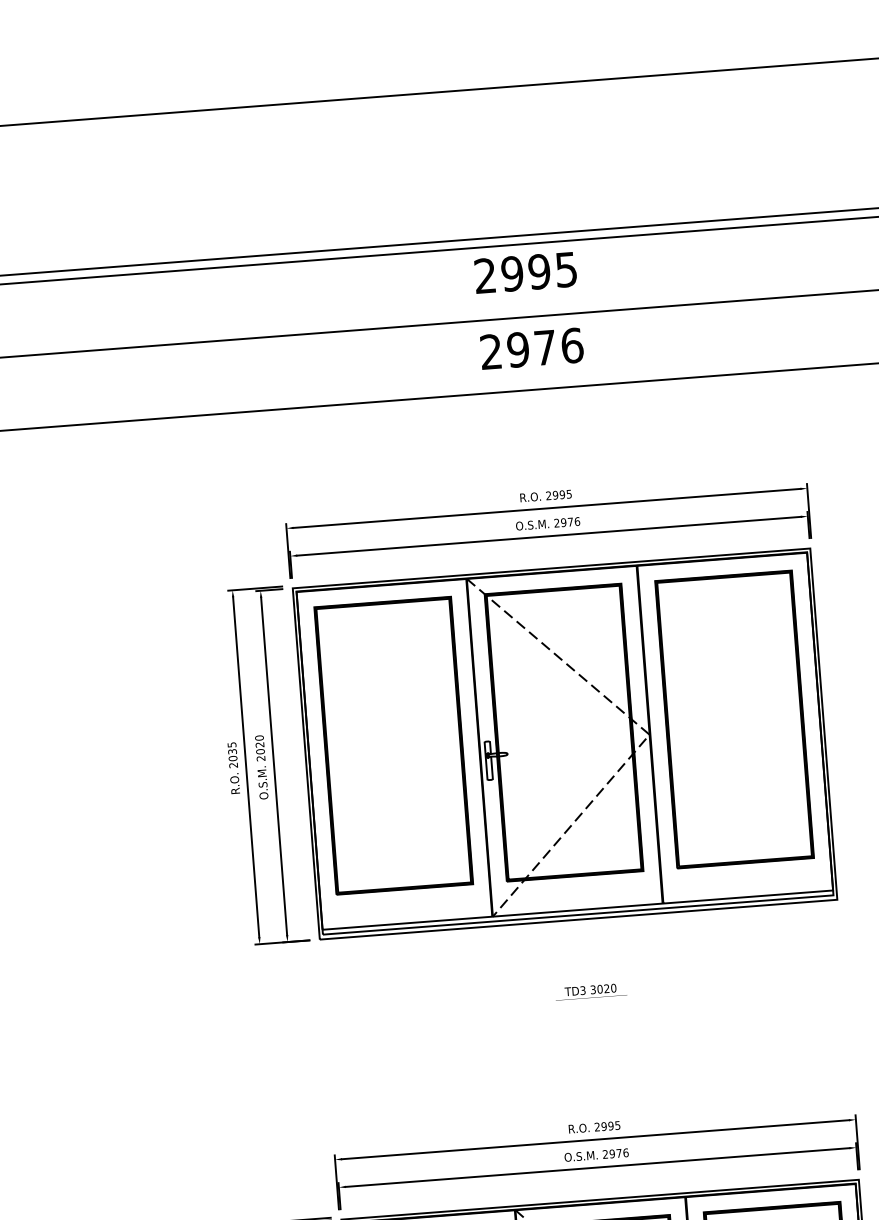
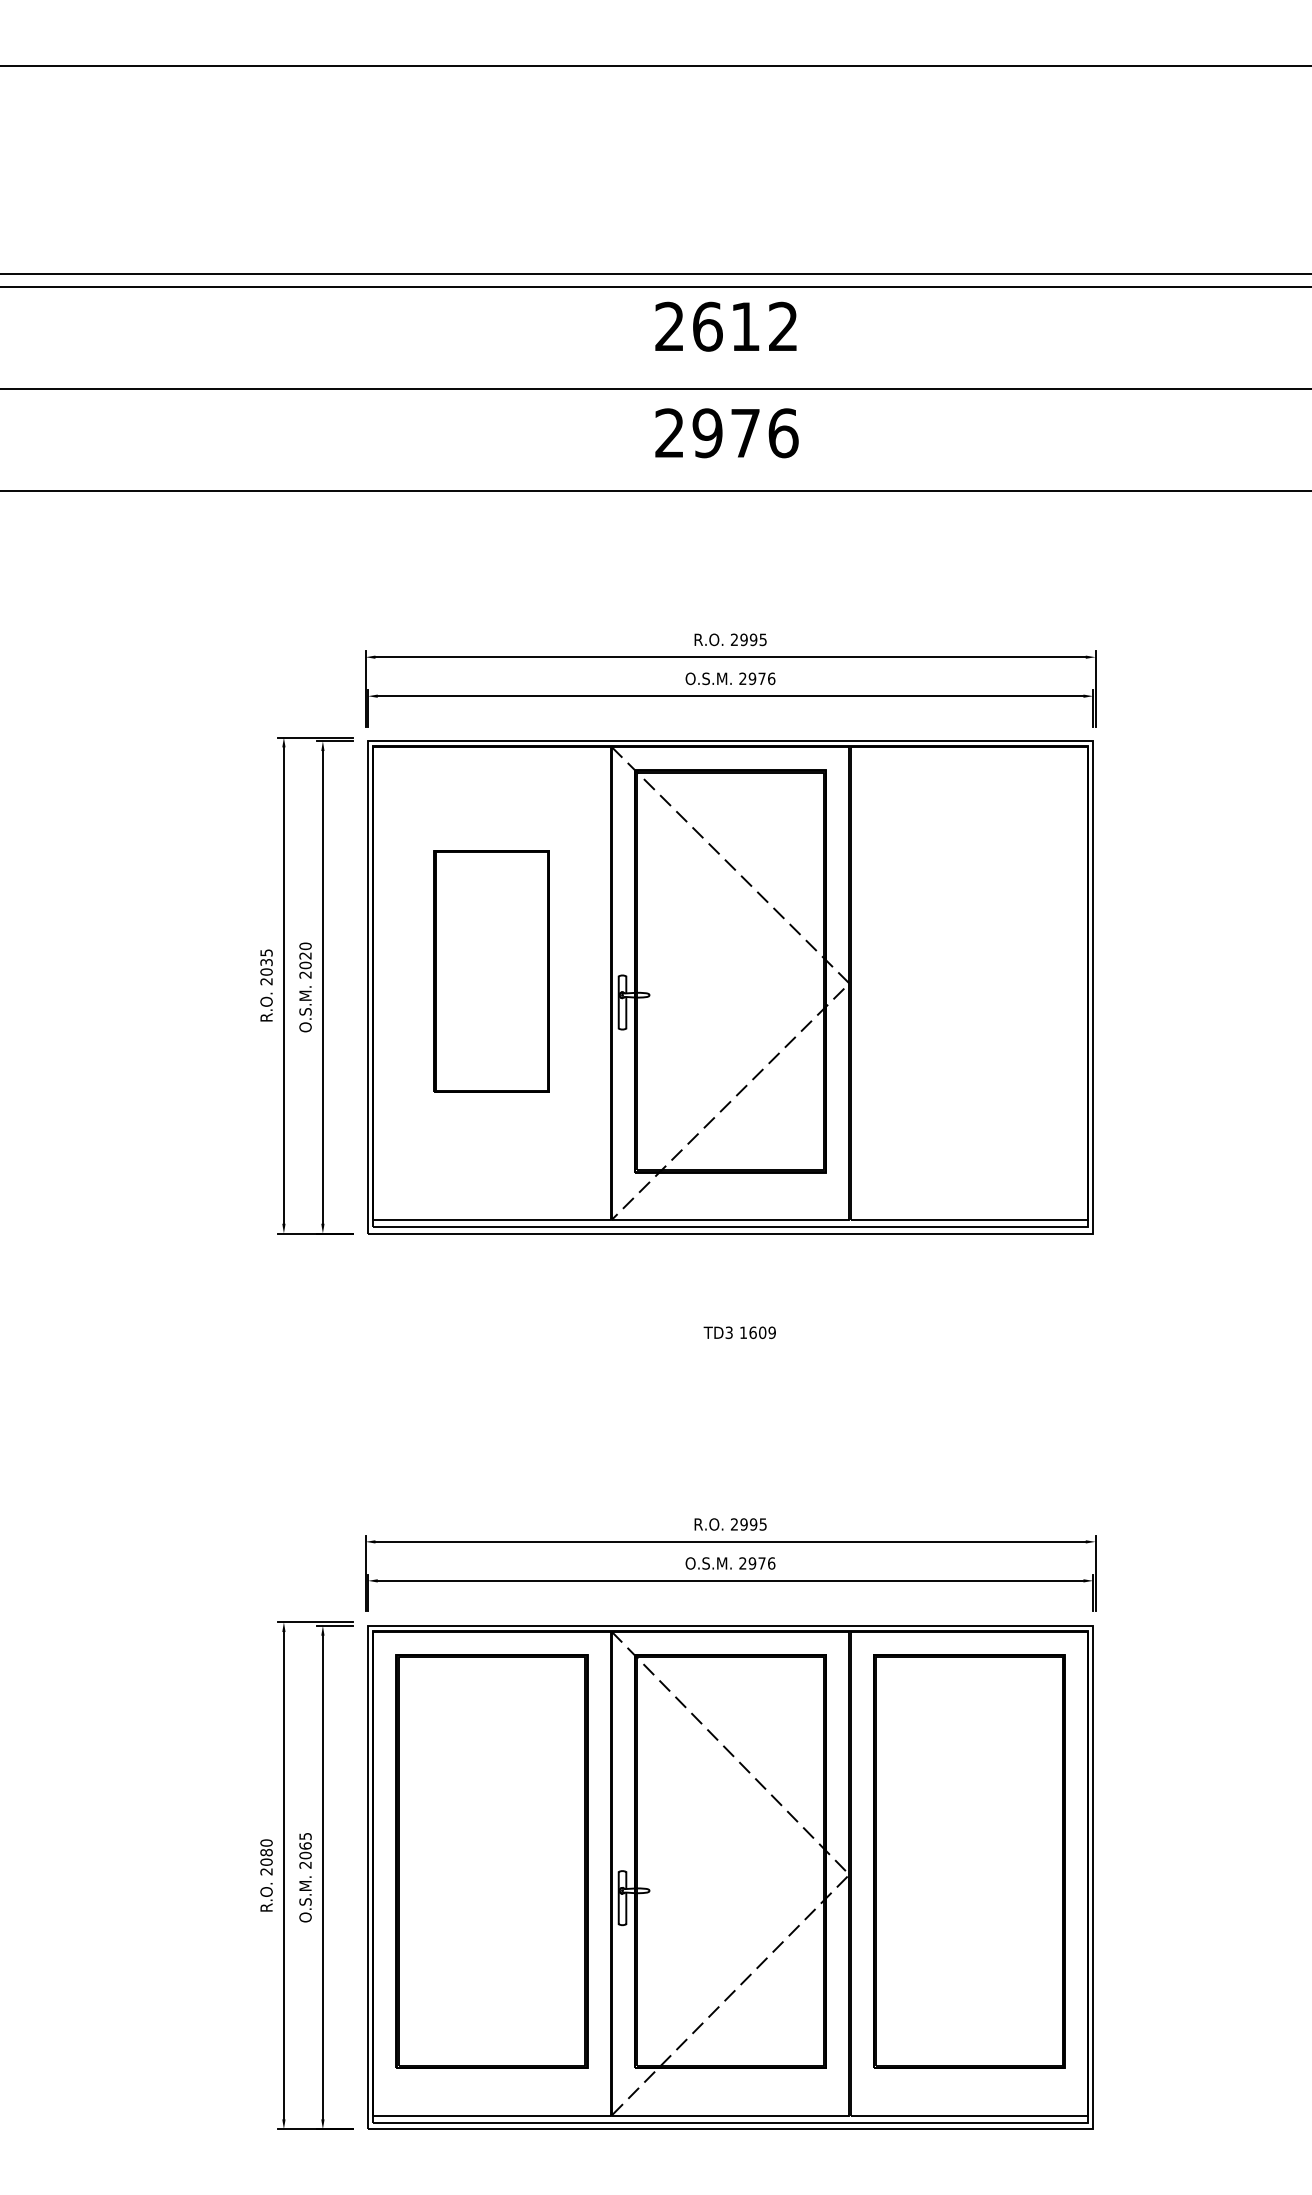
text: (538, 271) -> (744, 326), 2995 -> 2612
part: (734, 719) -> (969, 971), removed
part: (393, 745) -> (491, 971), size x0.6
text: (603, 988) -> (757, 1332), 3020 -> 1609

